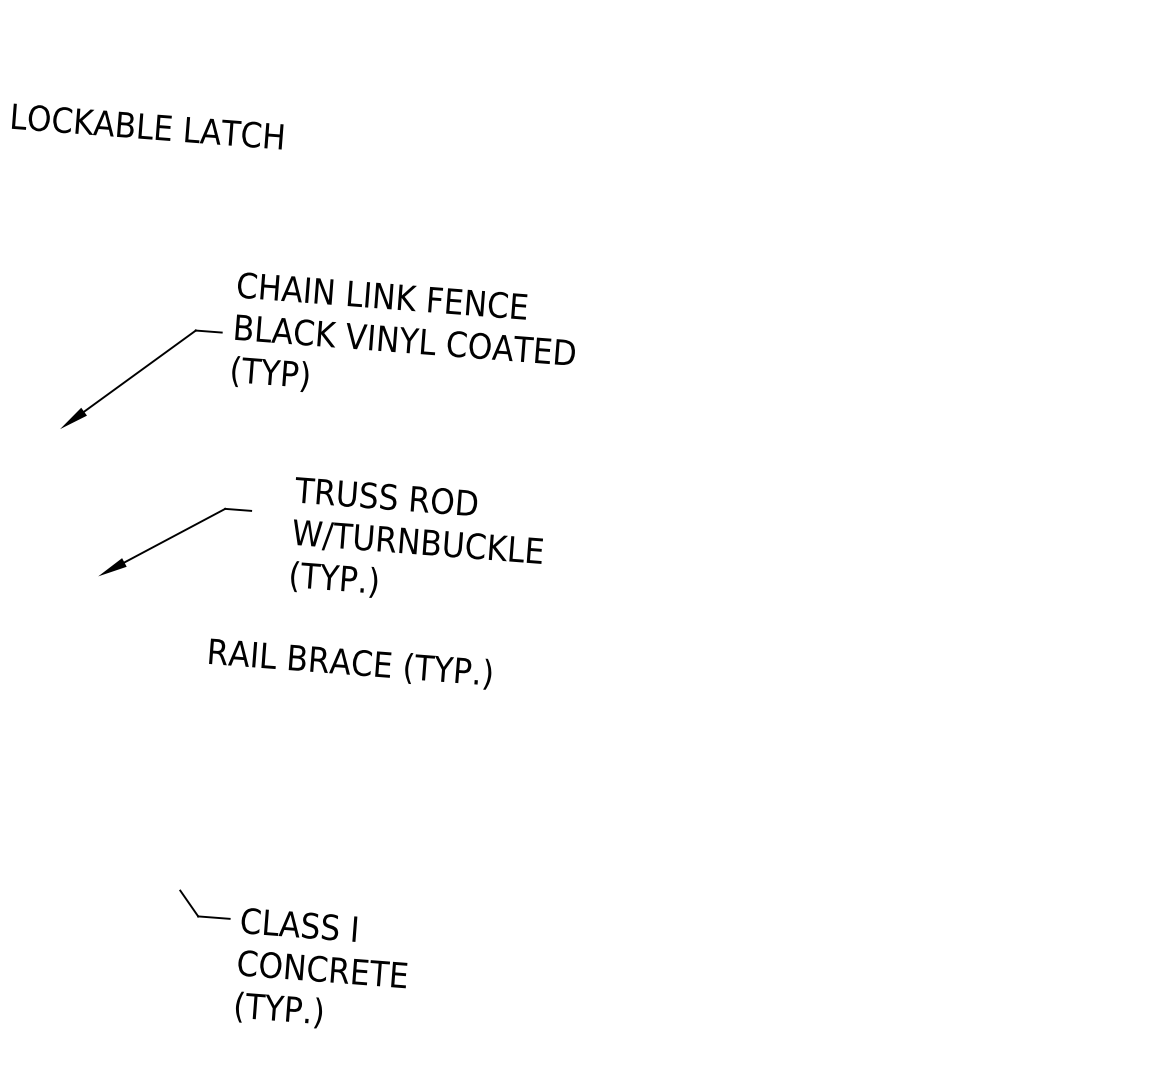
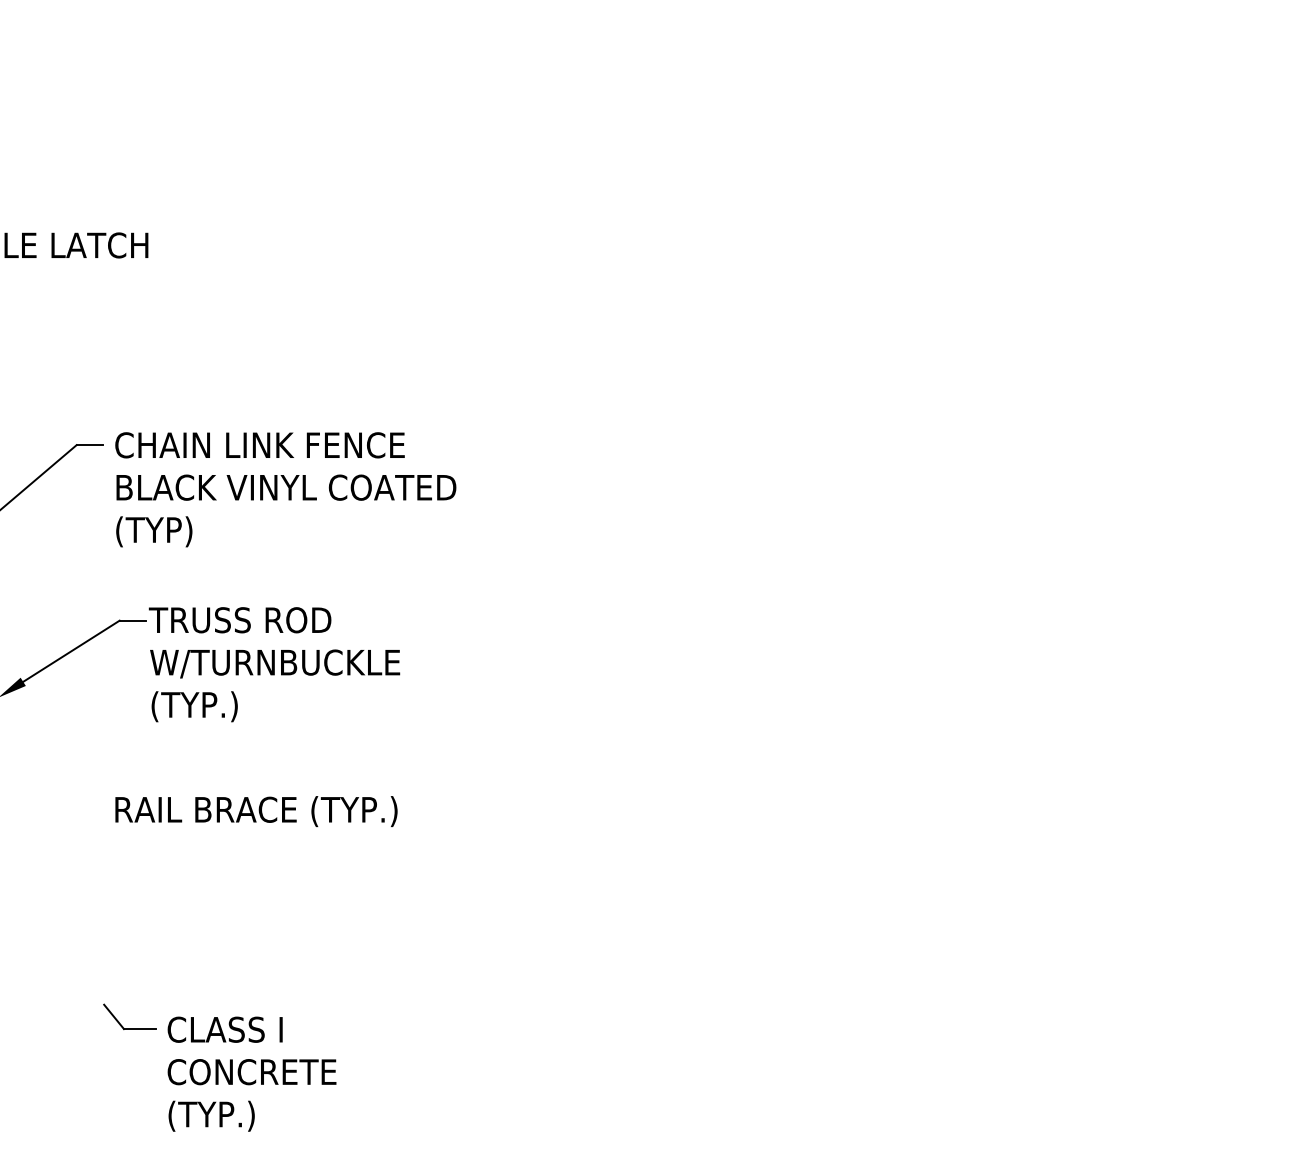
text: (404, 341) -> (285, 489), moved
text: (416, 543) -> (274, 664), moved
text: (350, 663) -> (256, 811), moved

